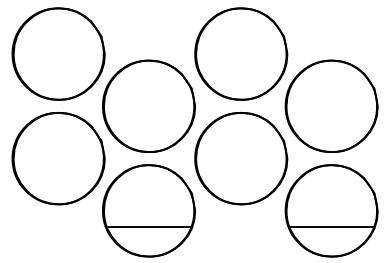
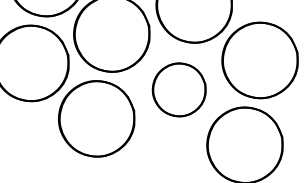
part: (241, 158) -> (179, 89), size x0.7
line: (149, 227) -> (94, 132), removed
line: (331, 227) -> (242, 158), removed

